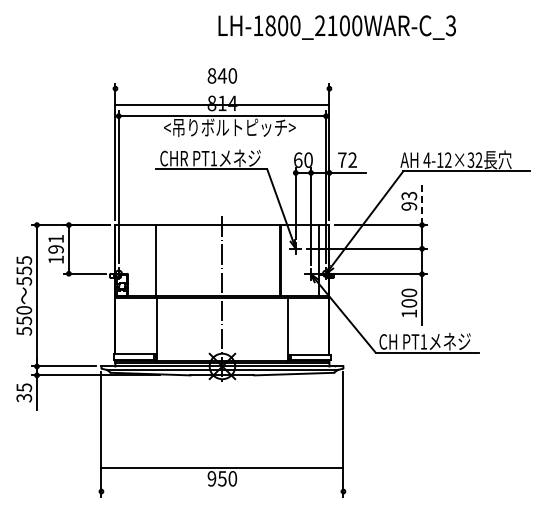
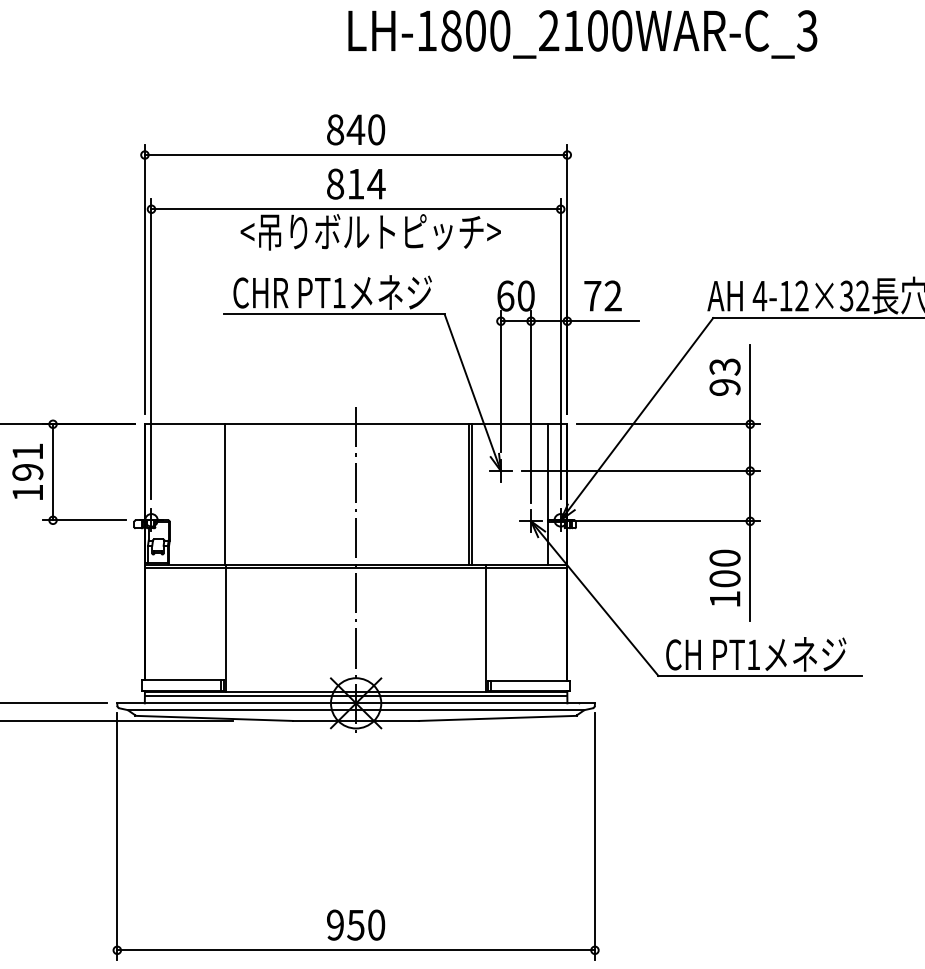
line: (222, 104) -> (356, 154), moved
line: (422, 204) -> (751, 383), dashed -> solid
line: (222, 467) -> (356, 950), moved

